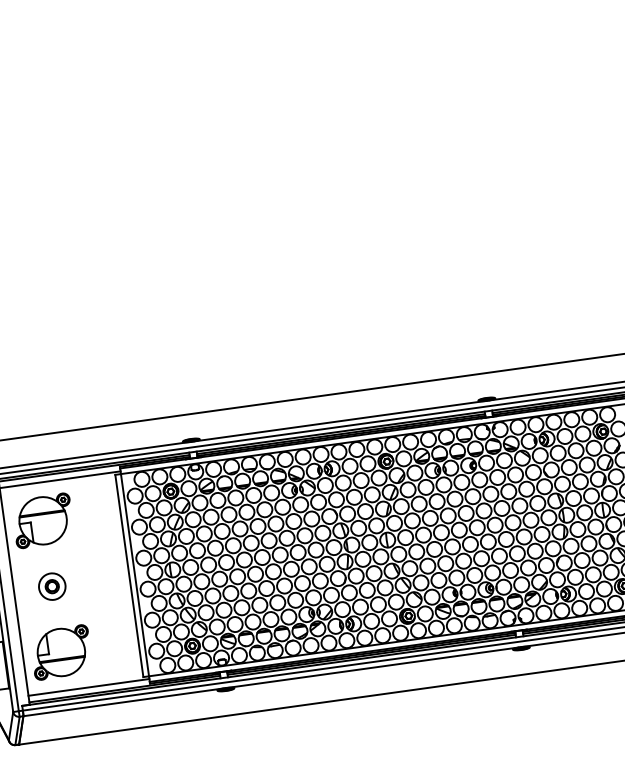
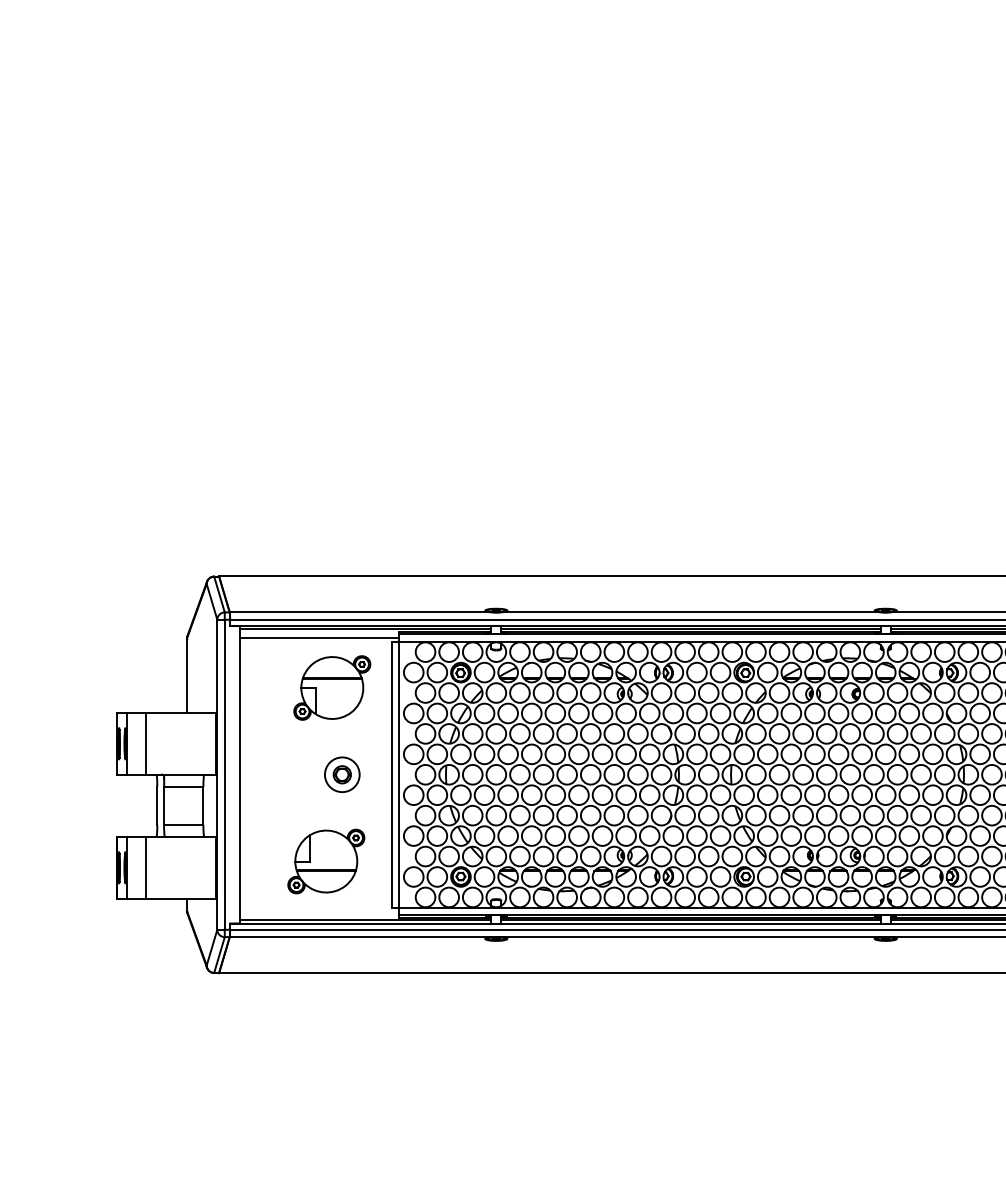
part: (43, 520) -> (332, 687), moved
part: (52, 586) -> (342, 774), moved
part: (61, 652) -> (326, 861), moved
line: (88, 687) -> (319, 911), removed

